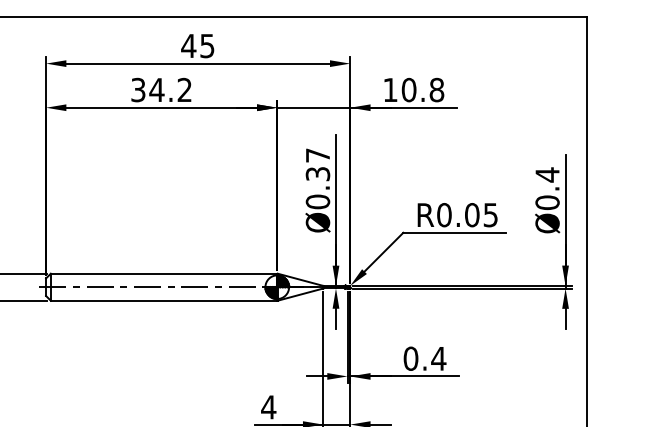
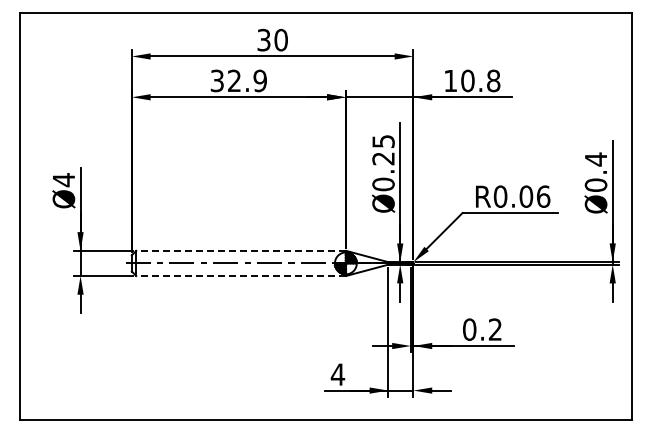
text: (196, 45) -> (271, 39), 45 -> 30
text: (169, 89) -> (246, 80), 34.2 -> 32.9
text: (317, 165) -> (383, 150), Ø0.37 -> Ø0.25
text: (490, 214) -> (543, 196), R0.05 -> R0.06
line: (164, 273) -> (241, 250), solid -> dashed
line: (164, 300) -> (241, 275), solid -> dashed
text: (438, 358) -> (495, 329), 0.4 -> 0.2

